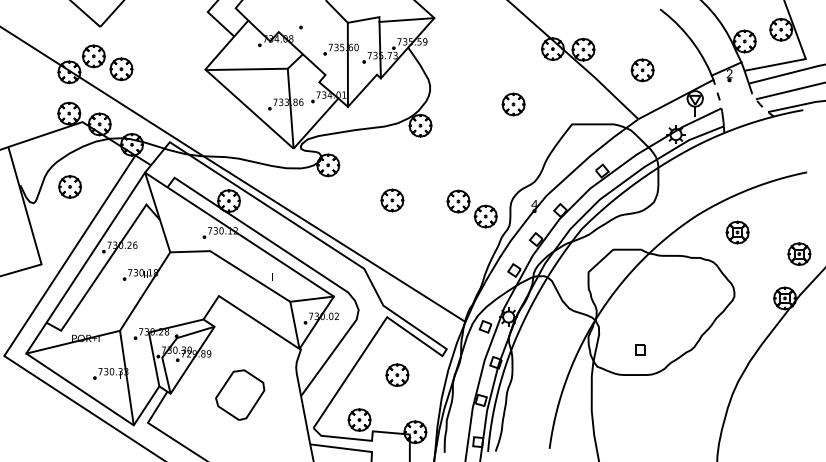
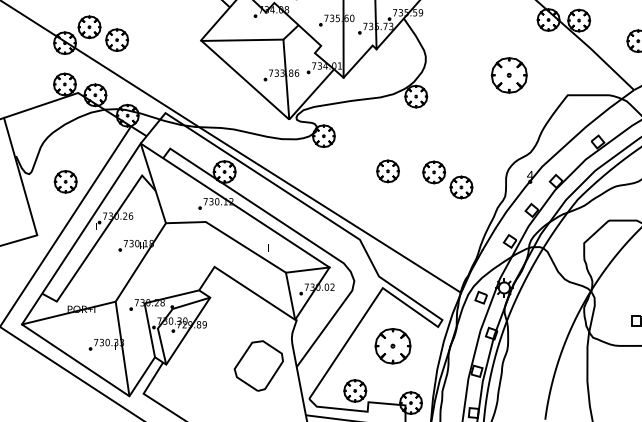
part: (513, 104) -> (509, 75), size x1.6
part: (69, 186) -> (65, 181), moved
part: (471, 208) -> (447, 179), moved
part: (397, 374) -> (393, 345), size x1.6
part: (240, 394) -> (259, 365), moved

